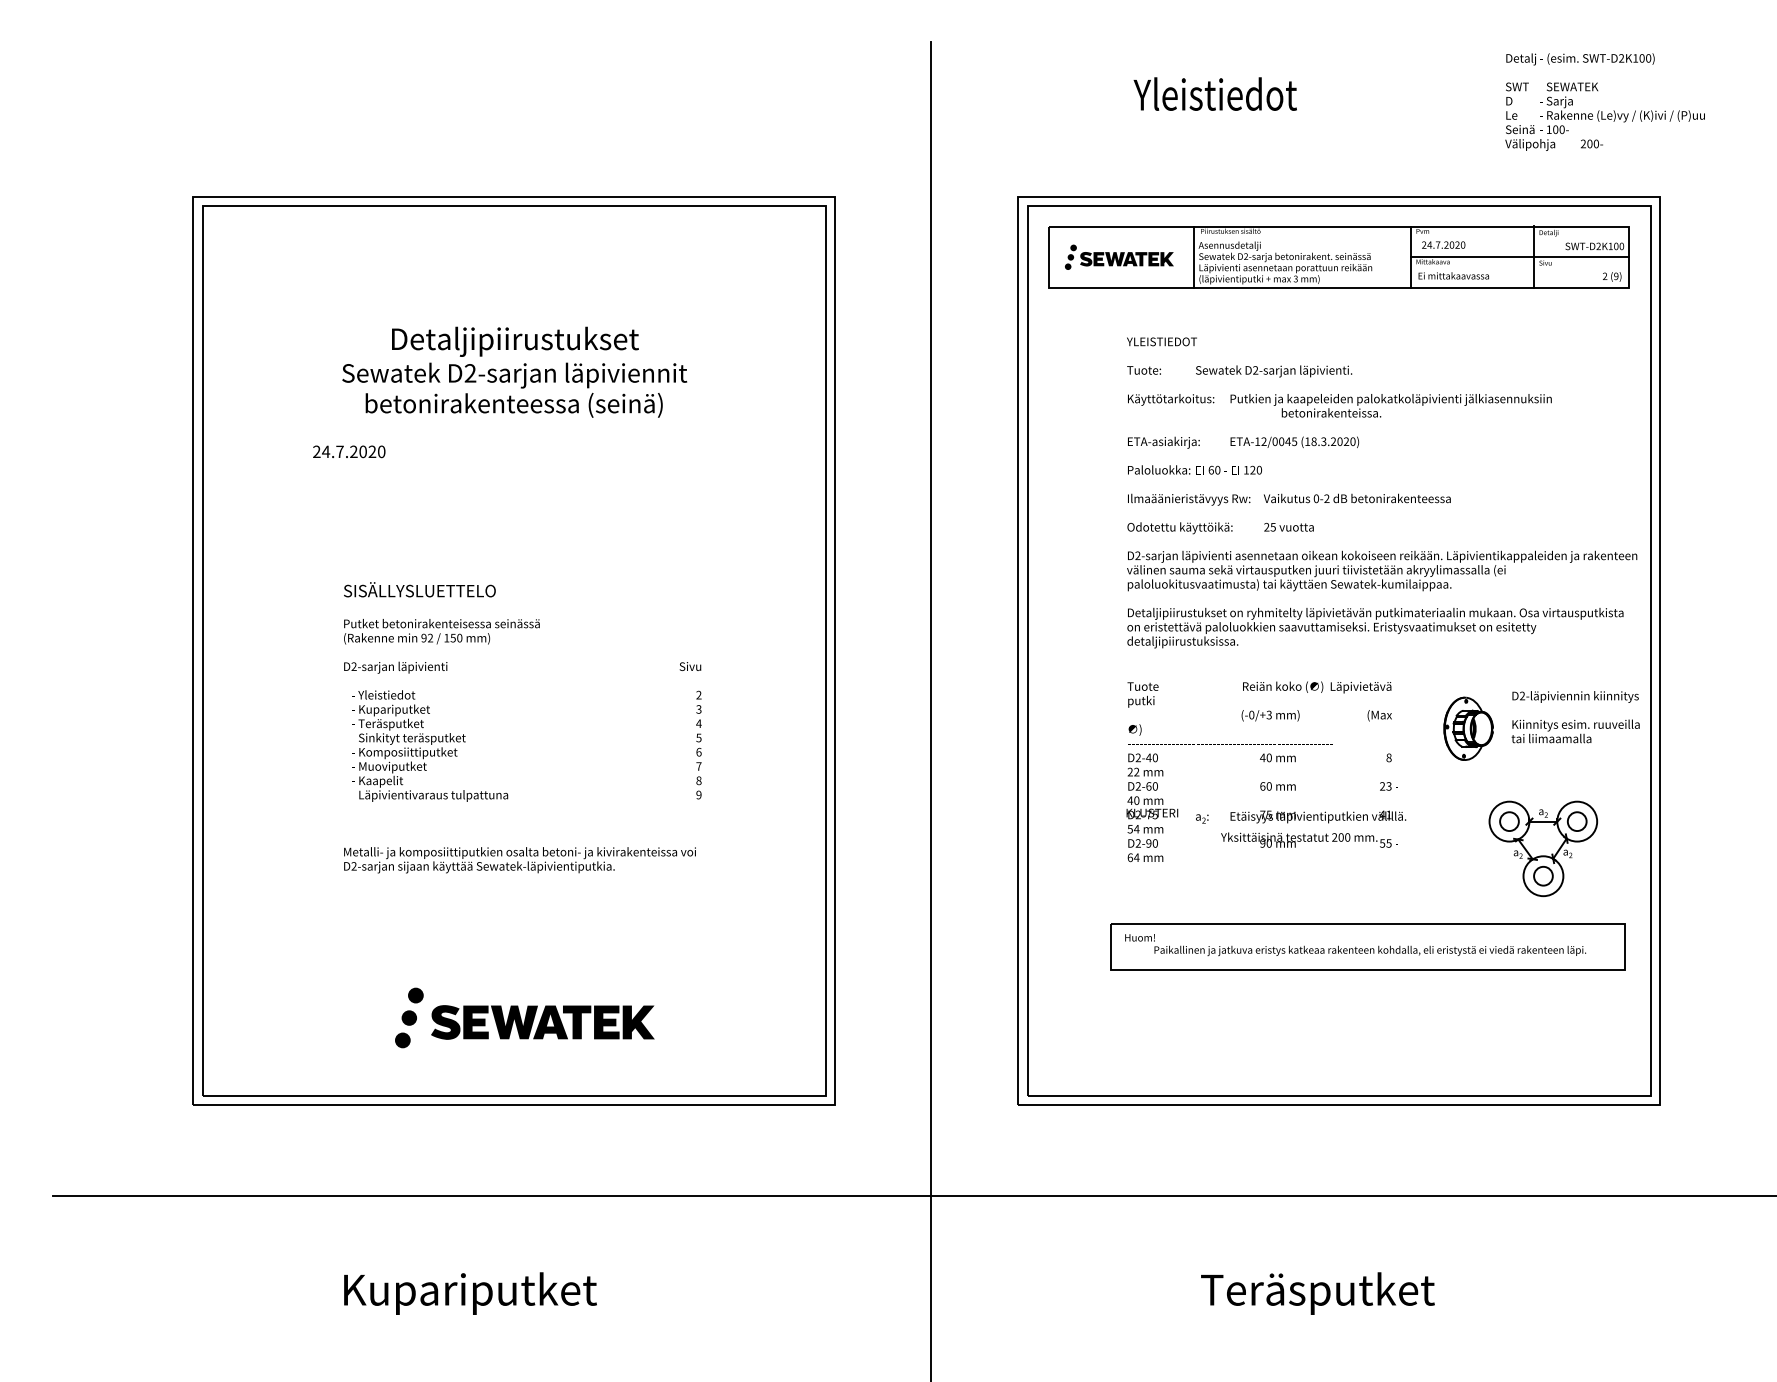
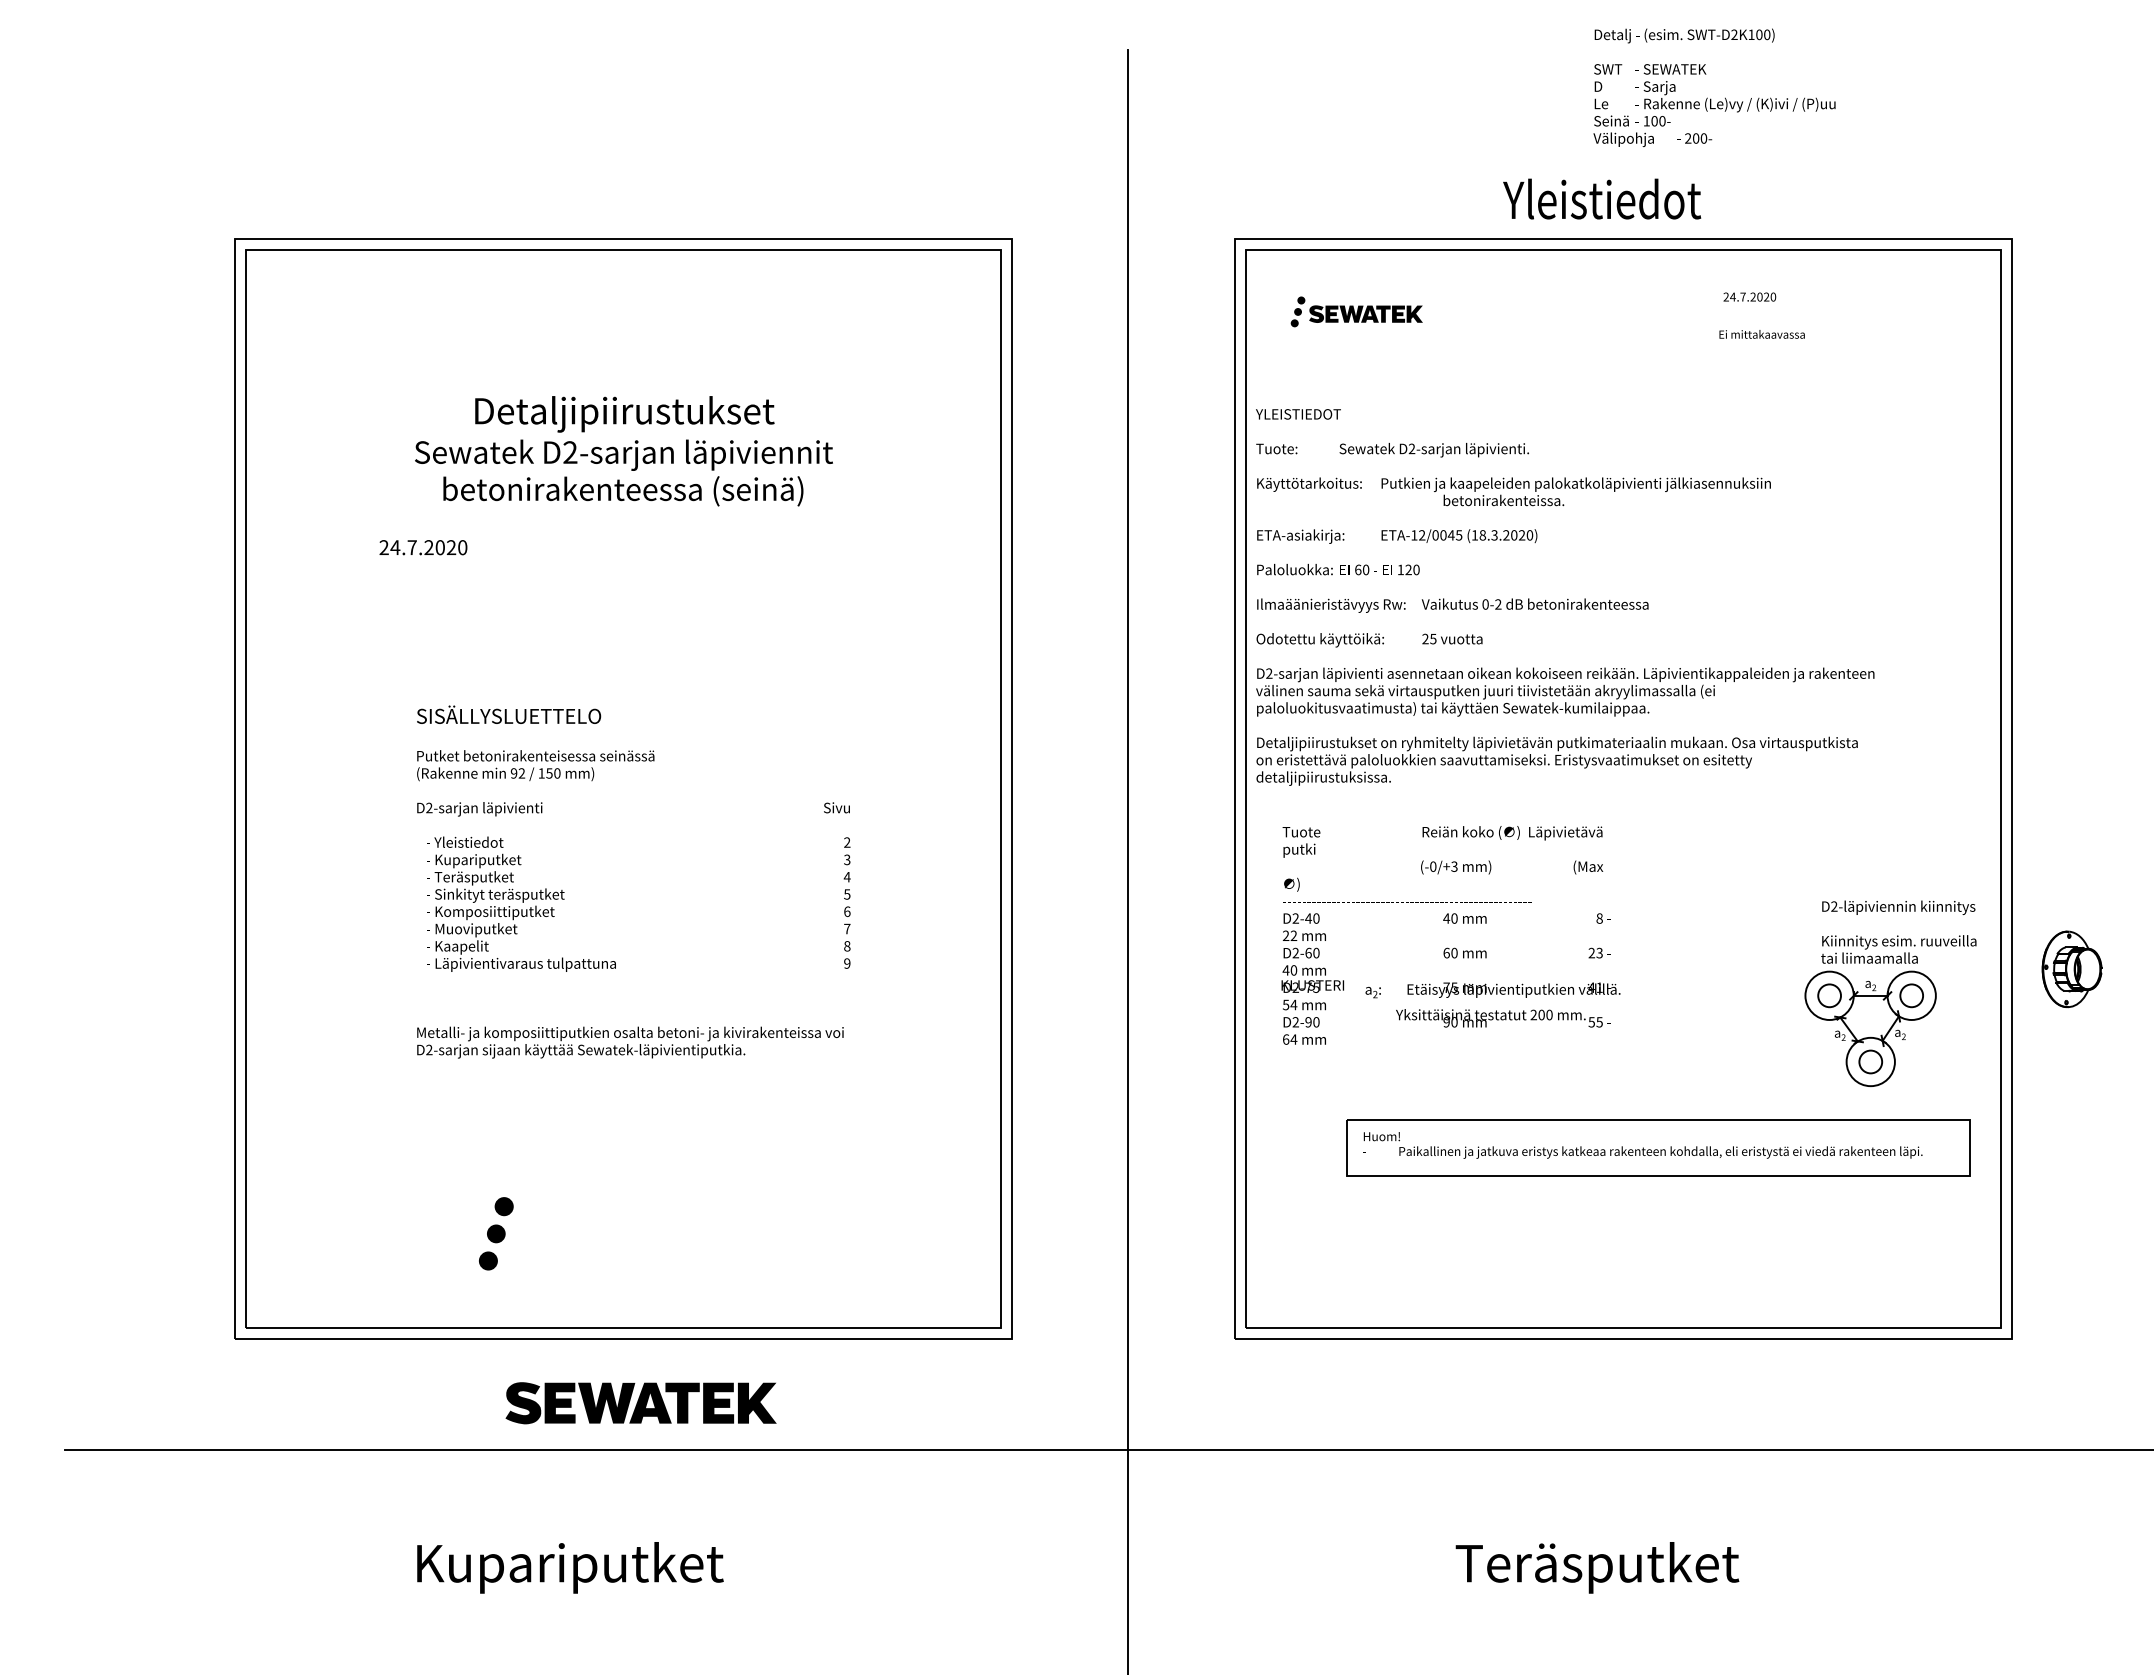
text: (1215, 93) -> (1602, 198), moved
text: (1605, 101) -> (1714, 87), moved
part: (1338, 256) -> (1622, 311), removed
text: (1382, 492) -> (1565, 597), moved
text: (1575, 716) -> (1898, 931), moved
part: (1468, 728) -> (2071, 969), moved
text: (1265, 771) -> (1450, 935), moved
part: (542, 1022) -> (640, 1403), moved

